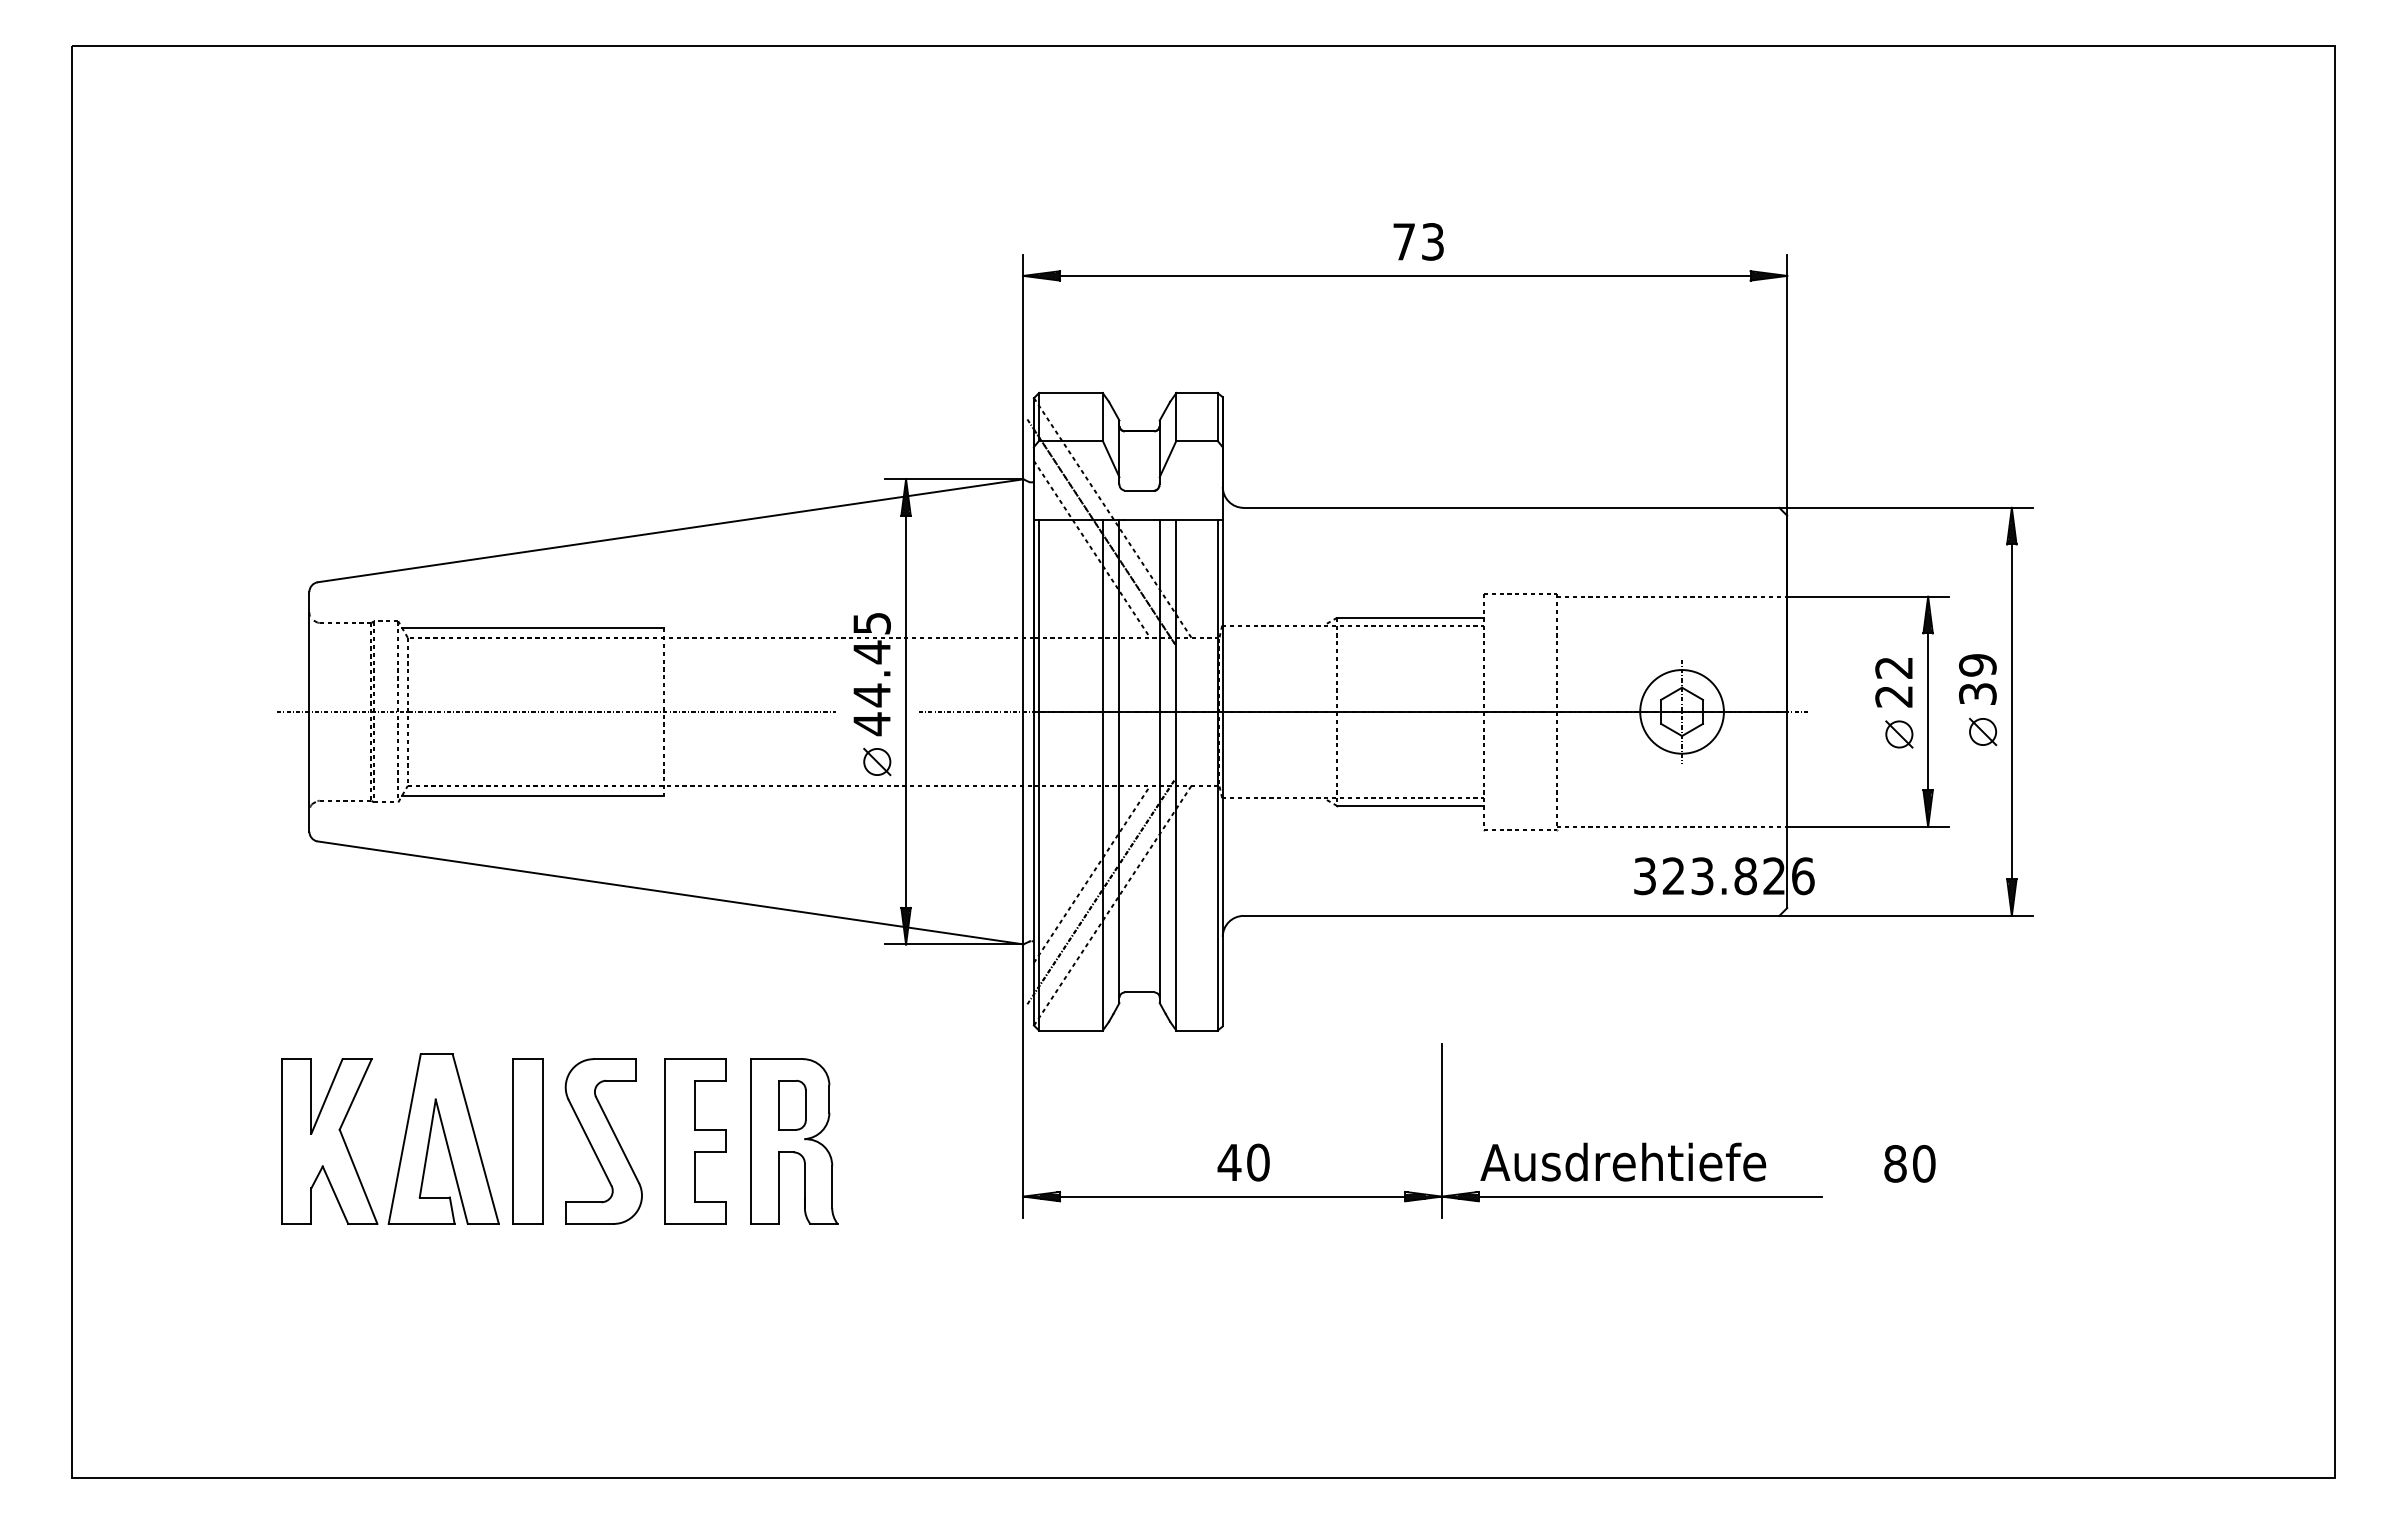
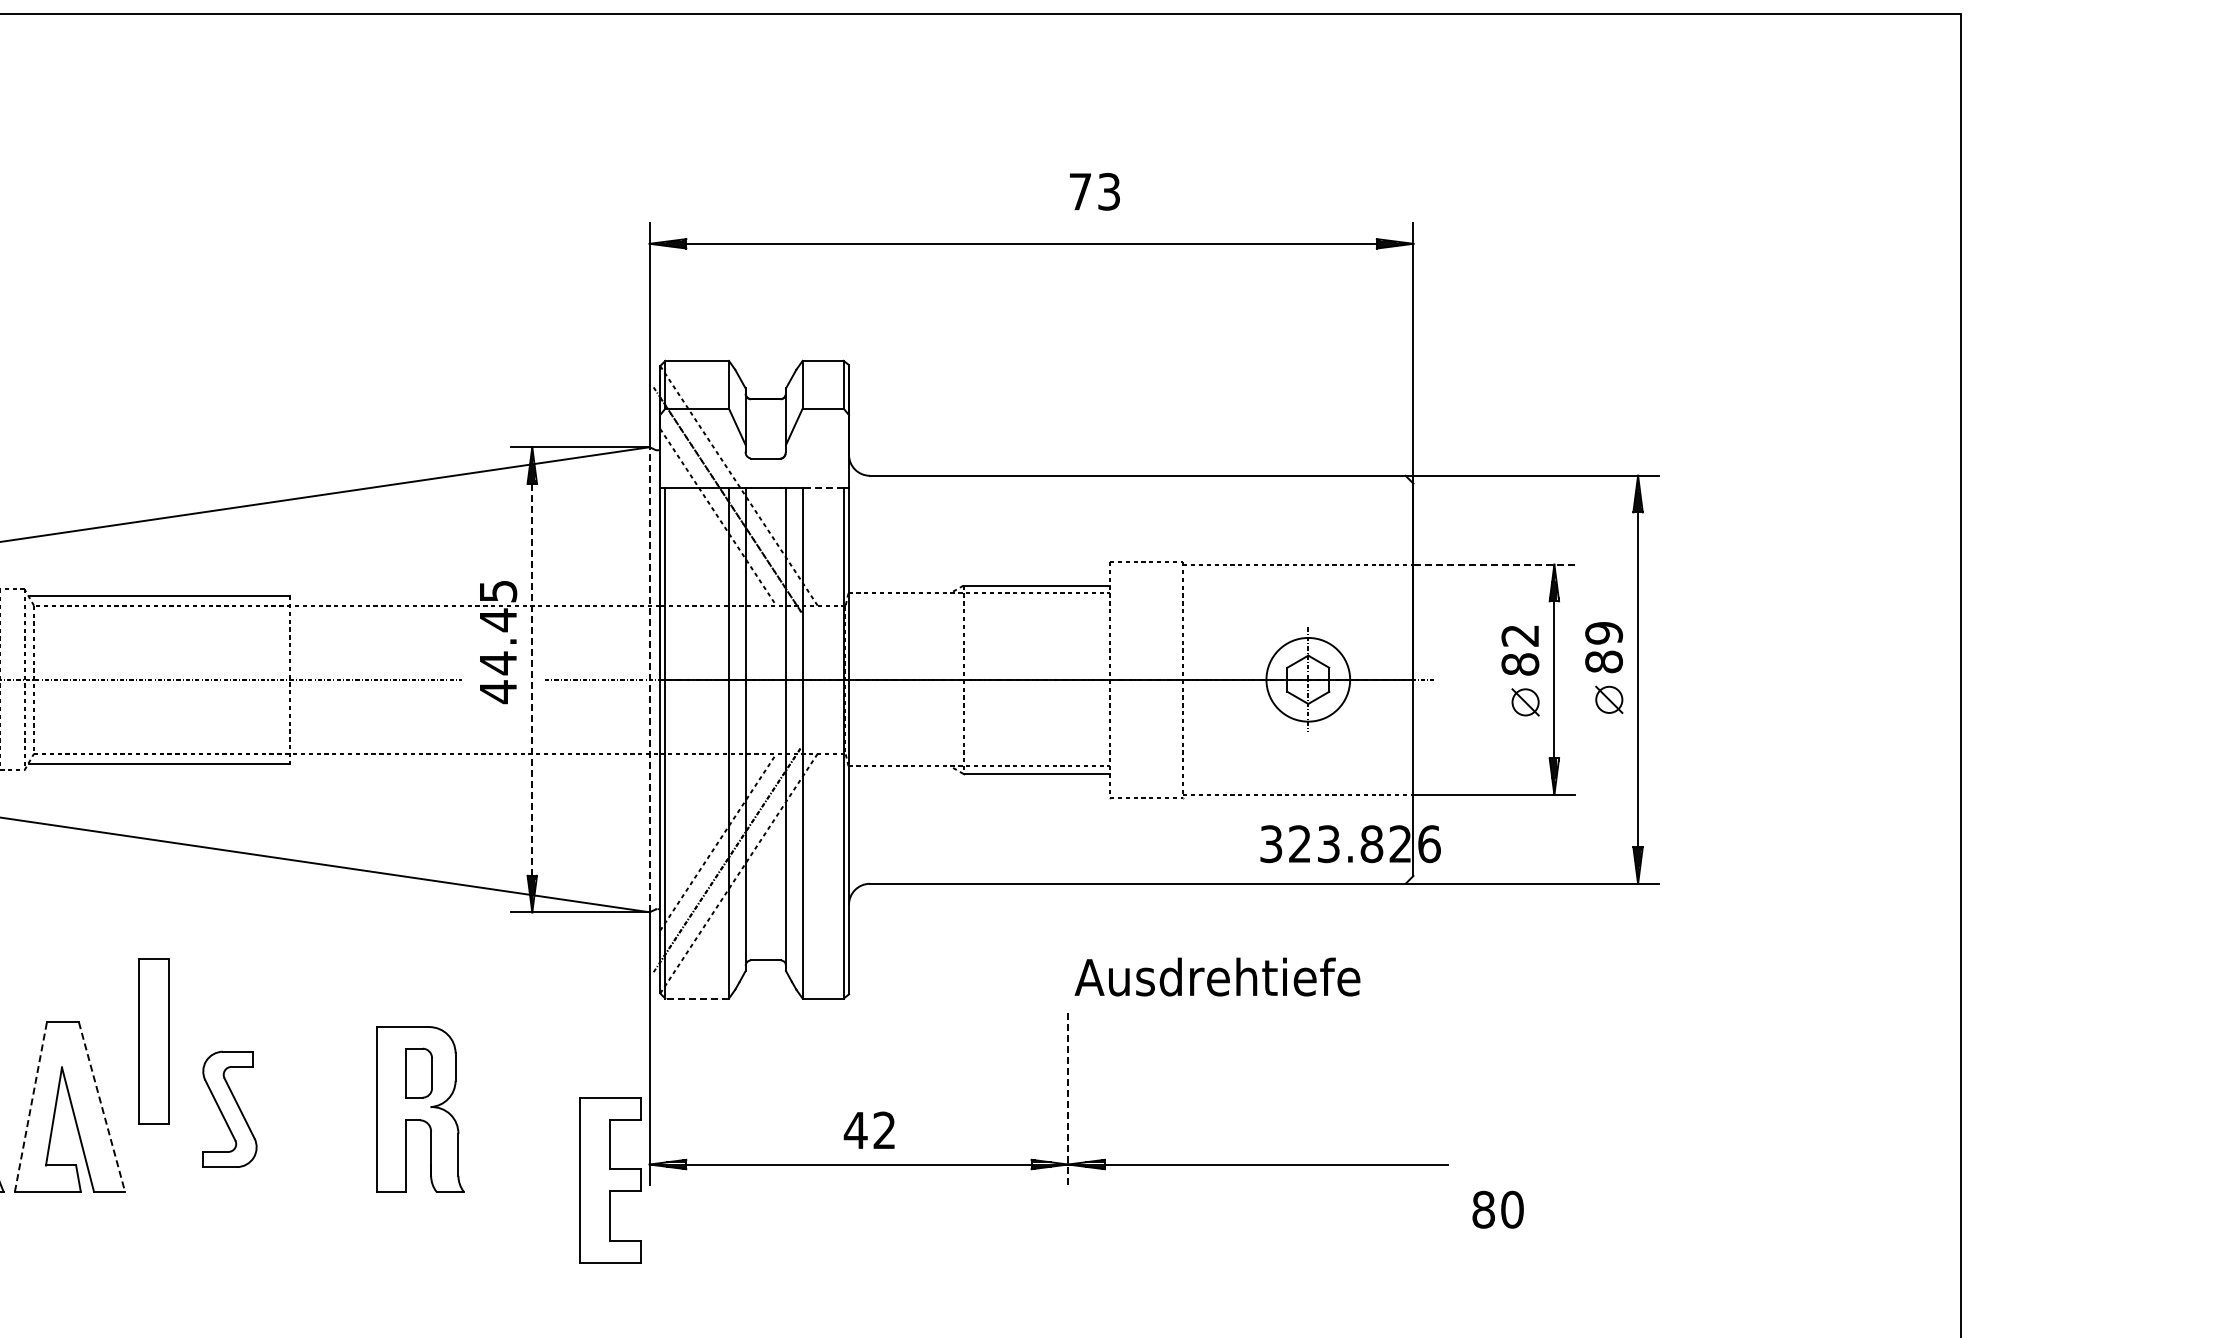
text: (1418, 241) -> (1094, 191), moved
line: (1196, 519) -> (822, 487), solid -> dashed
line: (1868, 596) -> (1494, 564), solid -> dashed
text: (1977, 693) -> (1603, 661), 39 -> 89
text: (1894, 696) -> (1520, 664), 22 -> 82
line: (906, 711) -> (532, 679), solid -> dashed
line: (1023, 711) -> (649, 679), solid -> dashed
part: (877, 761) -> (503, 729), removed
line: (1070, 1030) -> (696, 998), solid -> dashed
line: (1441, 1130) -> (1067, 1098), solid -> dashed
line: (404, 1138) -> (30, 1106), solid -> dashed
line: (475, 1139) -> (101, 1107), solid -> dashed
part: (527, 1141) -> (153, 1041), moved
part: (603, 1141) -> (229, 1109), size x0.7
part: (695, 1141) -> (610, 1180), moved
text: (1623, 1161) -> (1217, 976), moved
text: (1258, 1162) -> (884, 1130), 40 -> 42
text: (1909, 1163) -> (1497, 1209), moved

